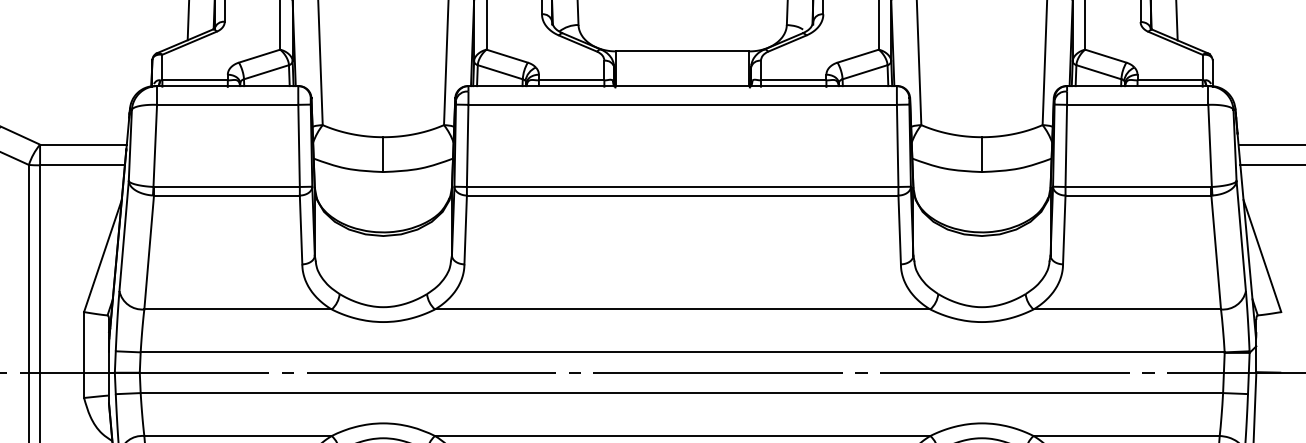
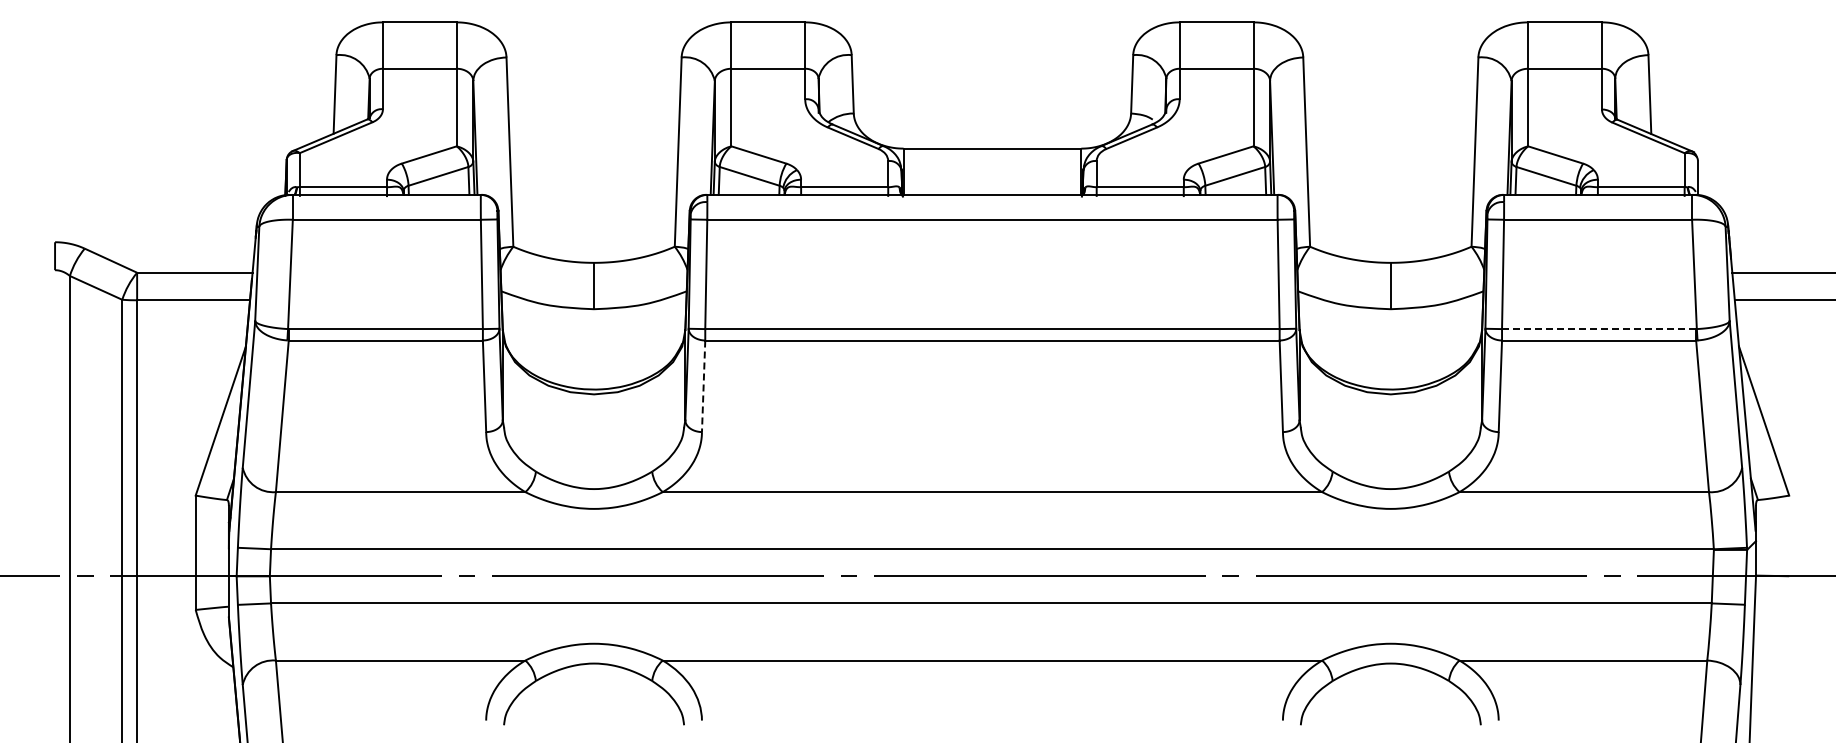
line: (1138, 187) -> (1599, 329), solid -> dashed
line: (465, 230) -> (703, 386), solid -> dashed

